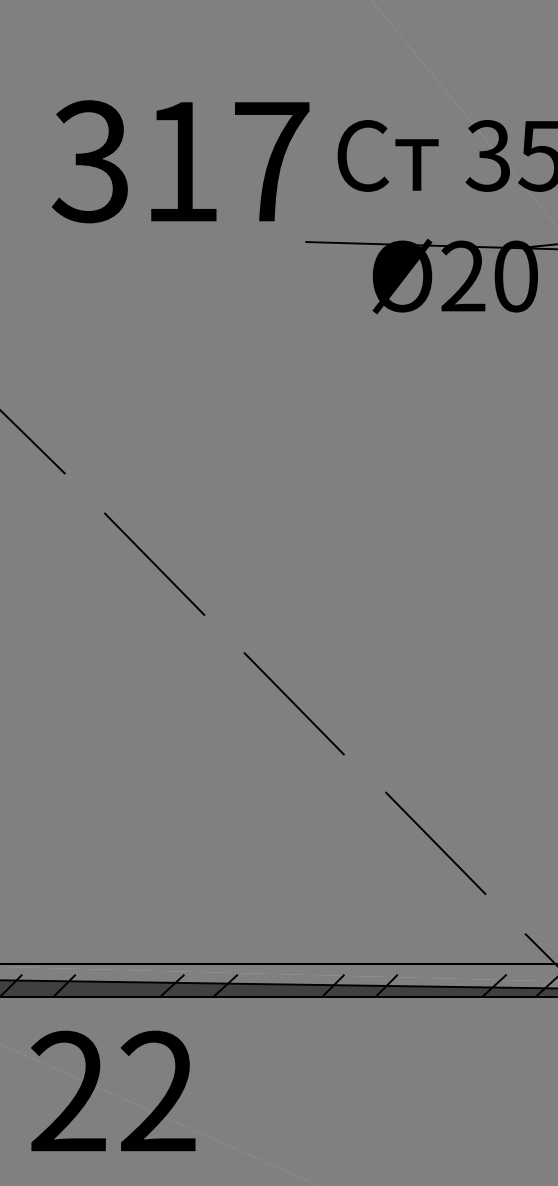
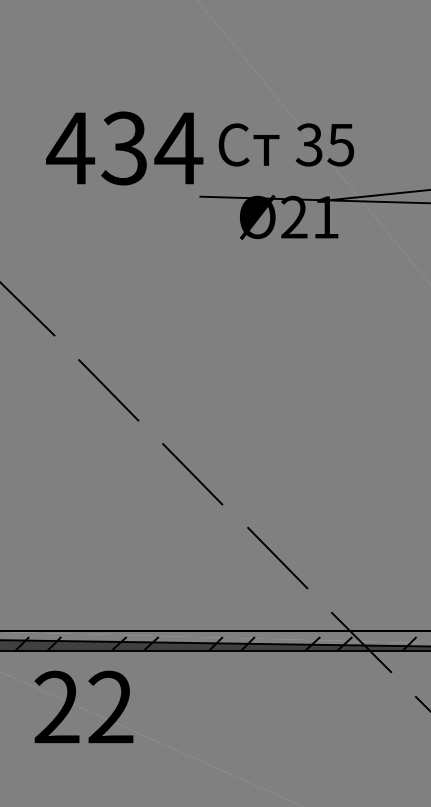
text: (180, 161) -> (124, 148), 317 -> 434
text: (516, 276) -> (326, 217), Ø20 -> Ø21

